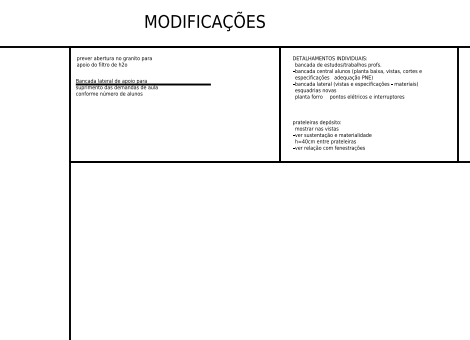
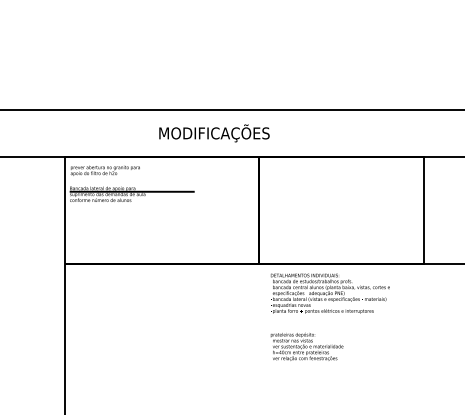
text: (205, 21) -> (214, 133), moved
text: (356, 102) -> (329, 316), moved

